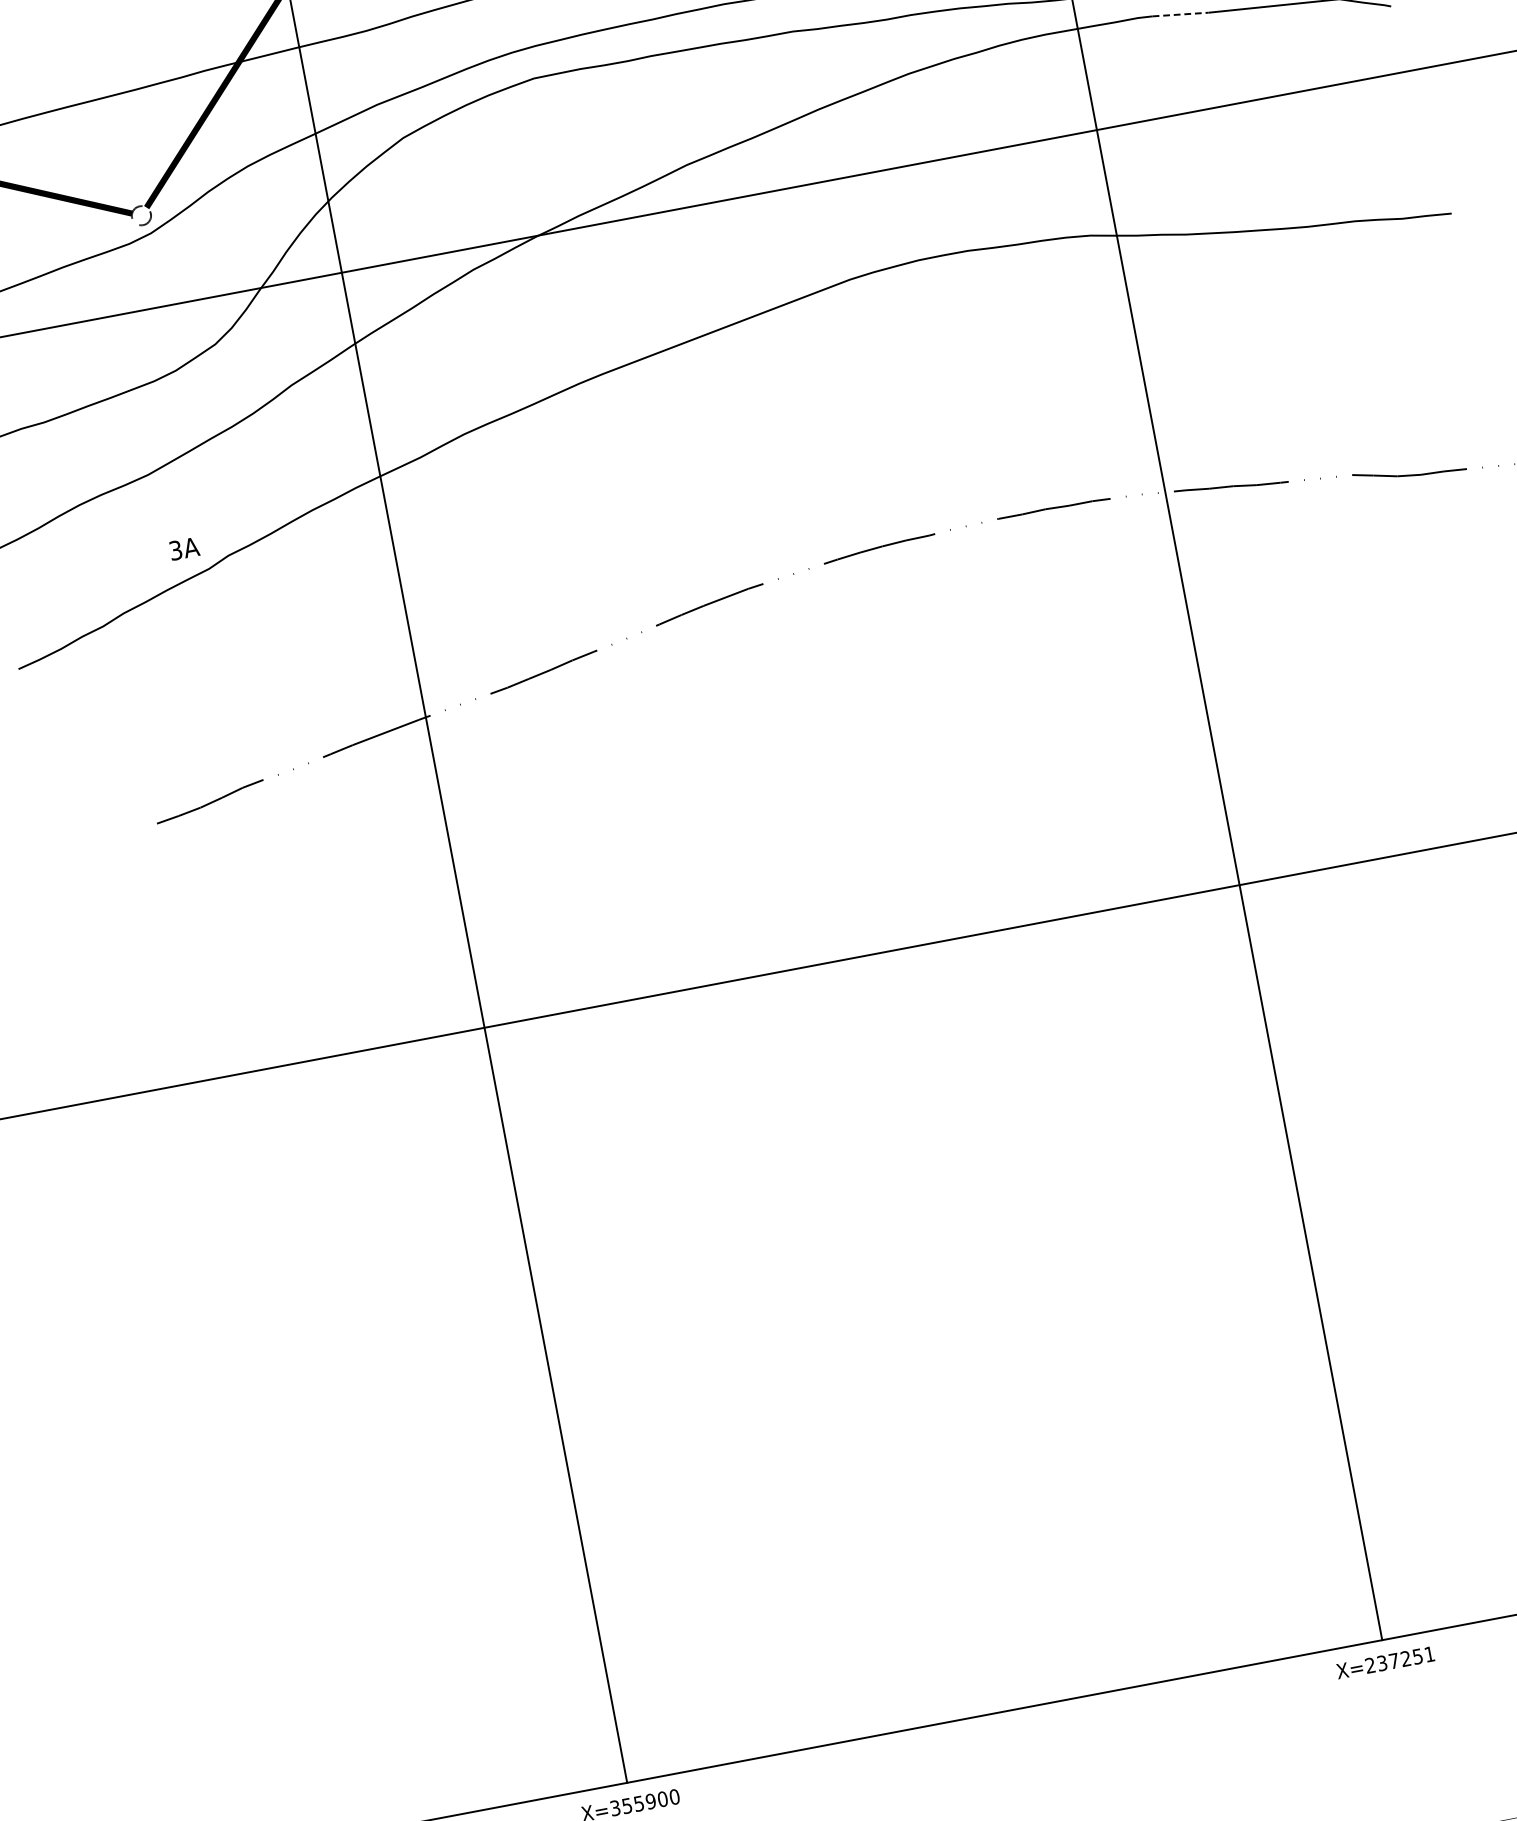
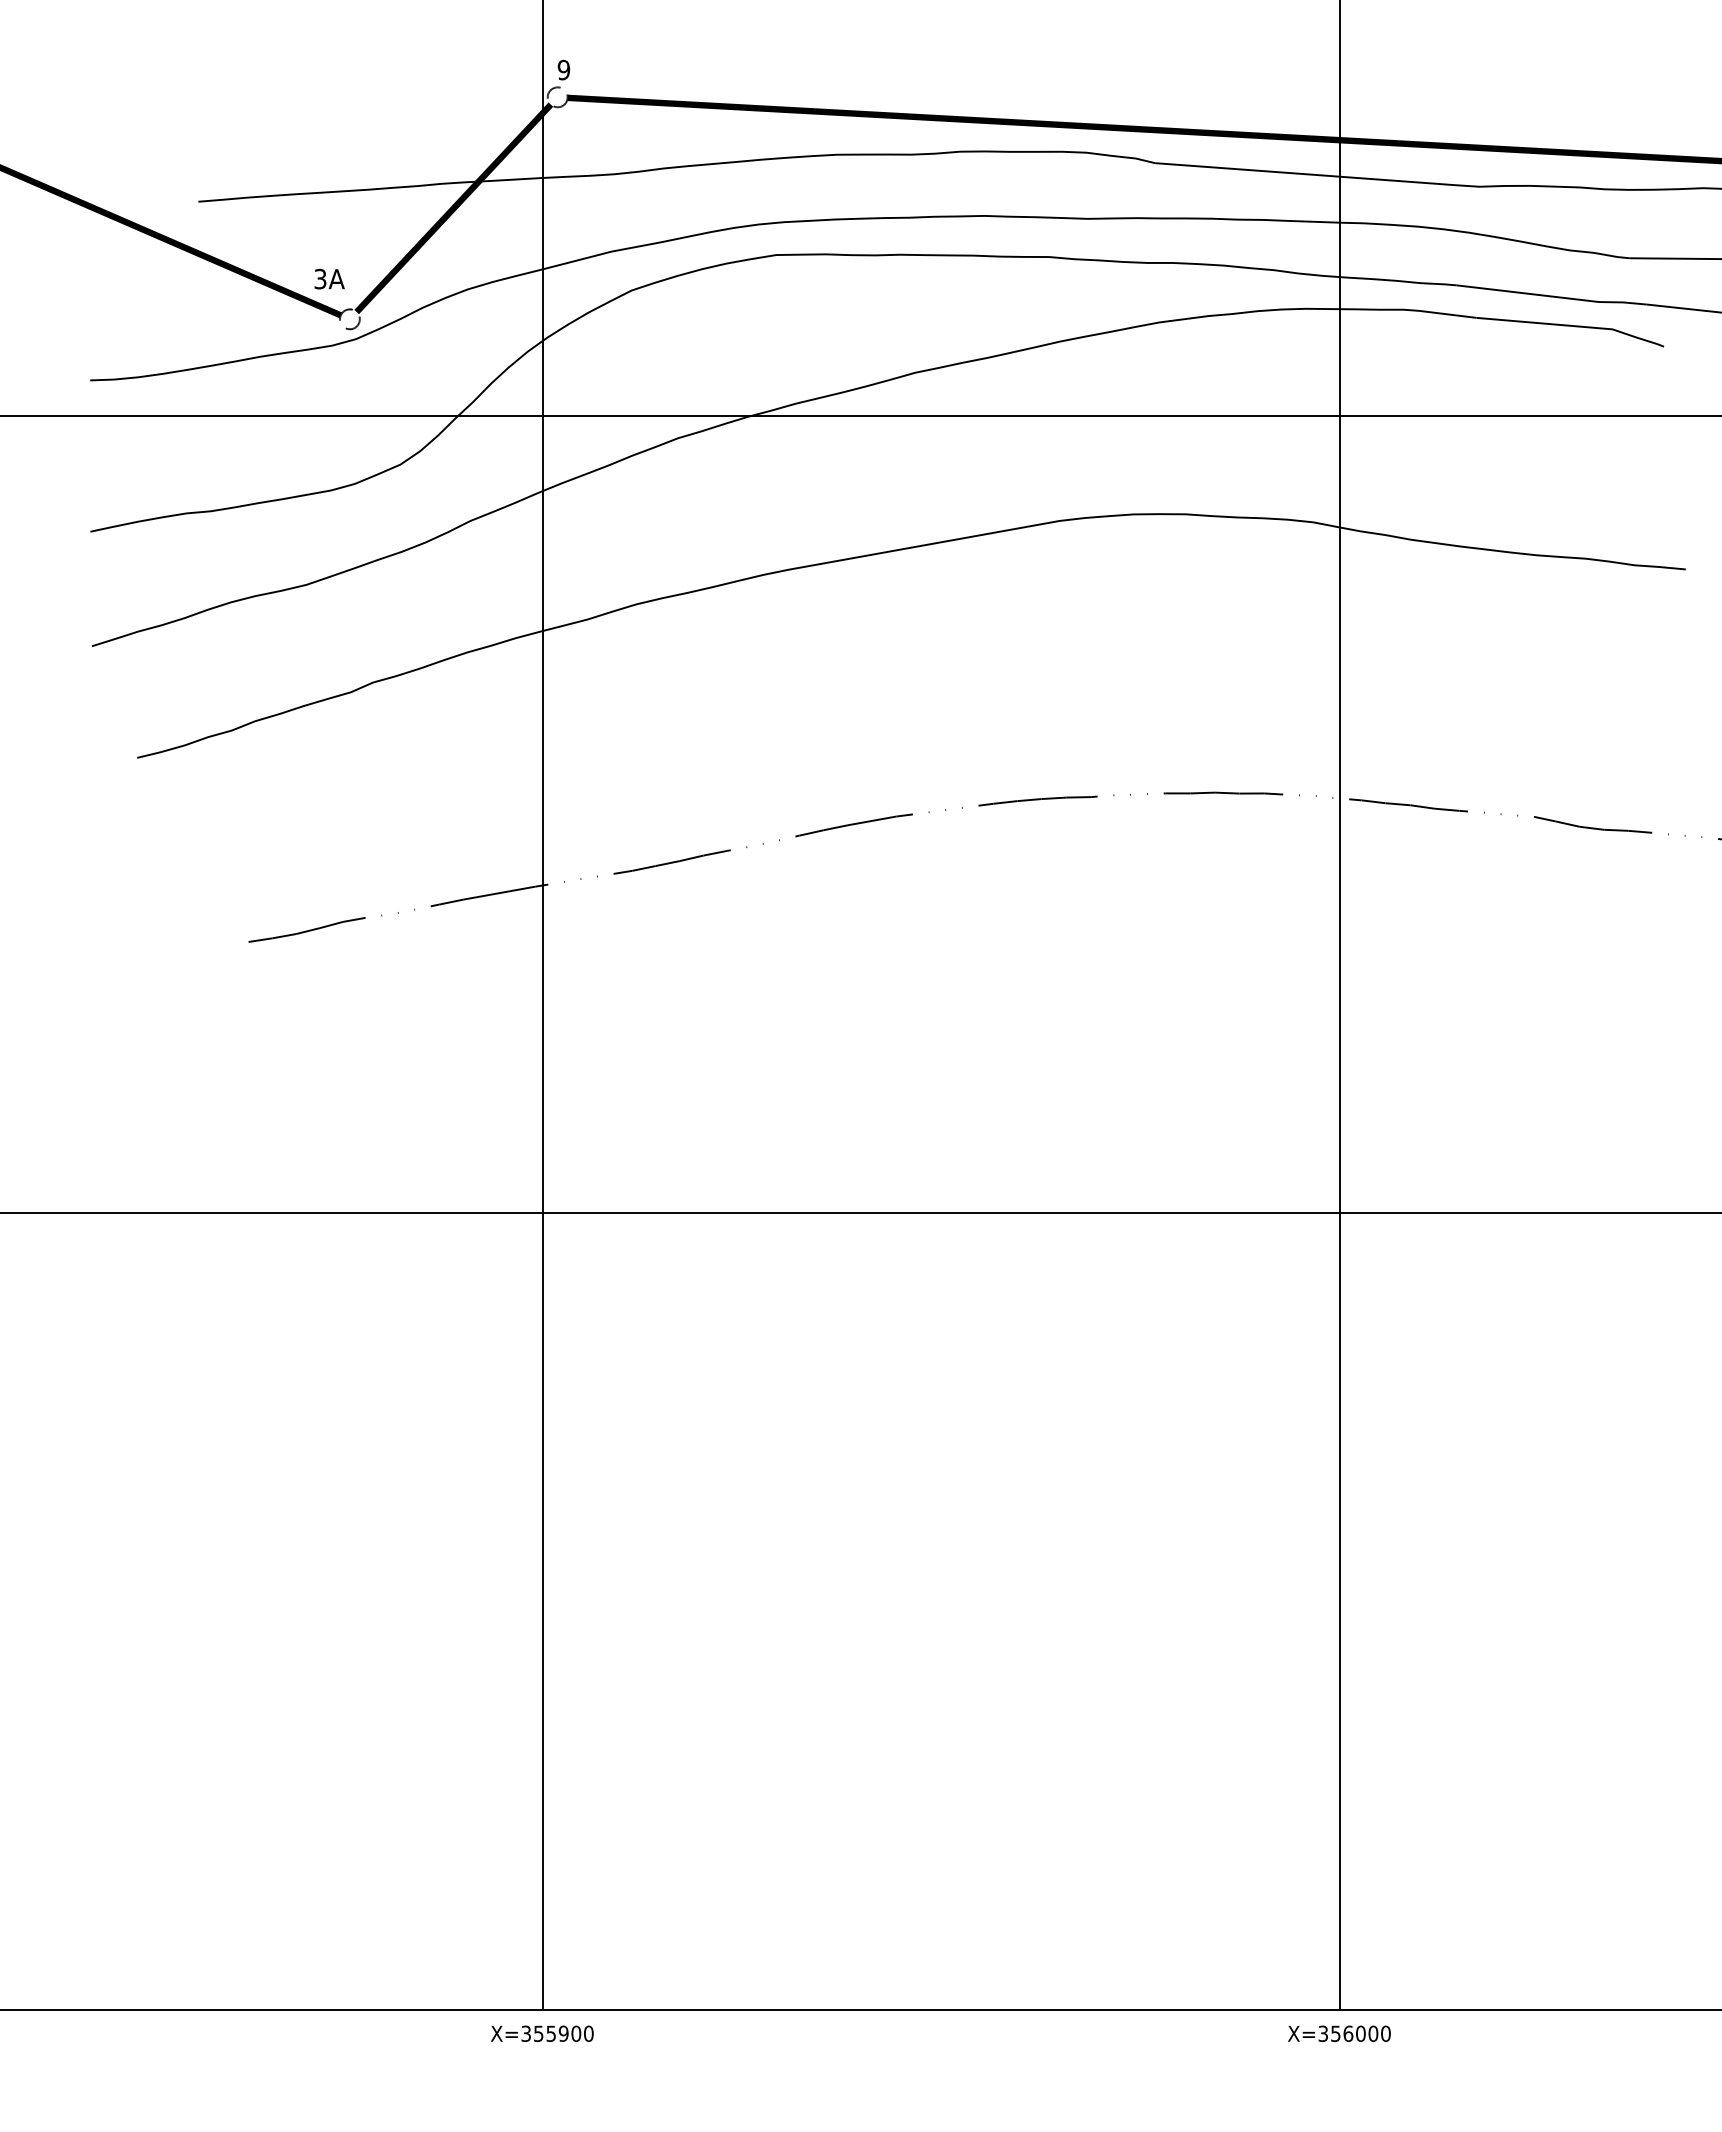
line: (1181, 14) -> (1448, 314), dashed -> solid
text: (184, 548) -> (329, 278), moved
text: (1399, 1659) -> (1354, 2033), X=237251 -> X=356000

